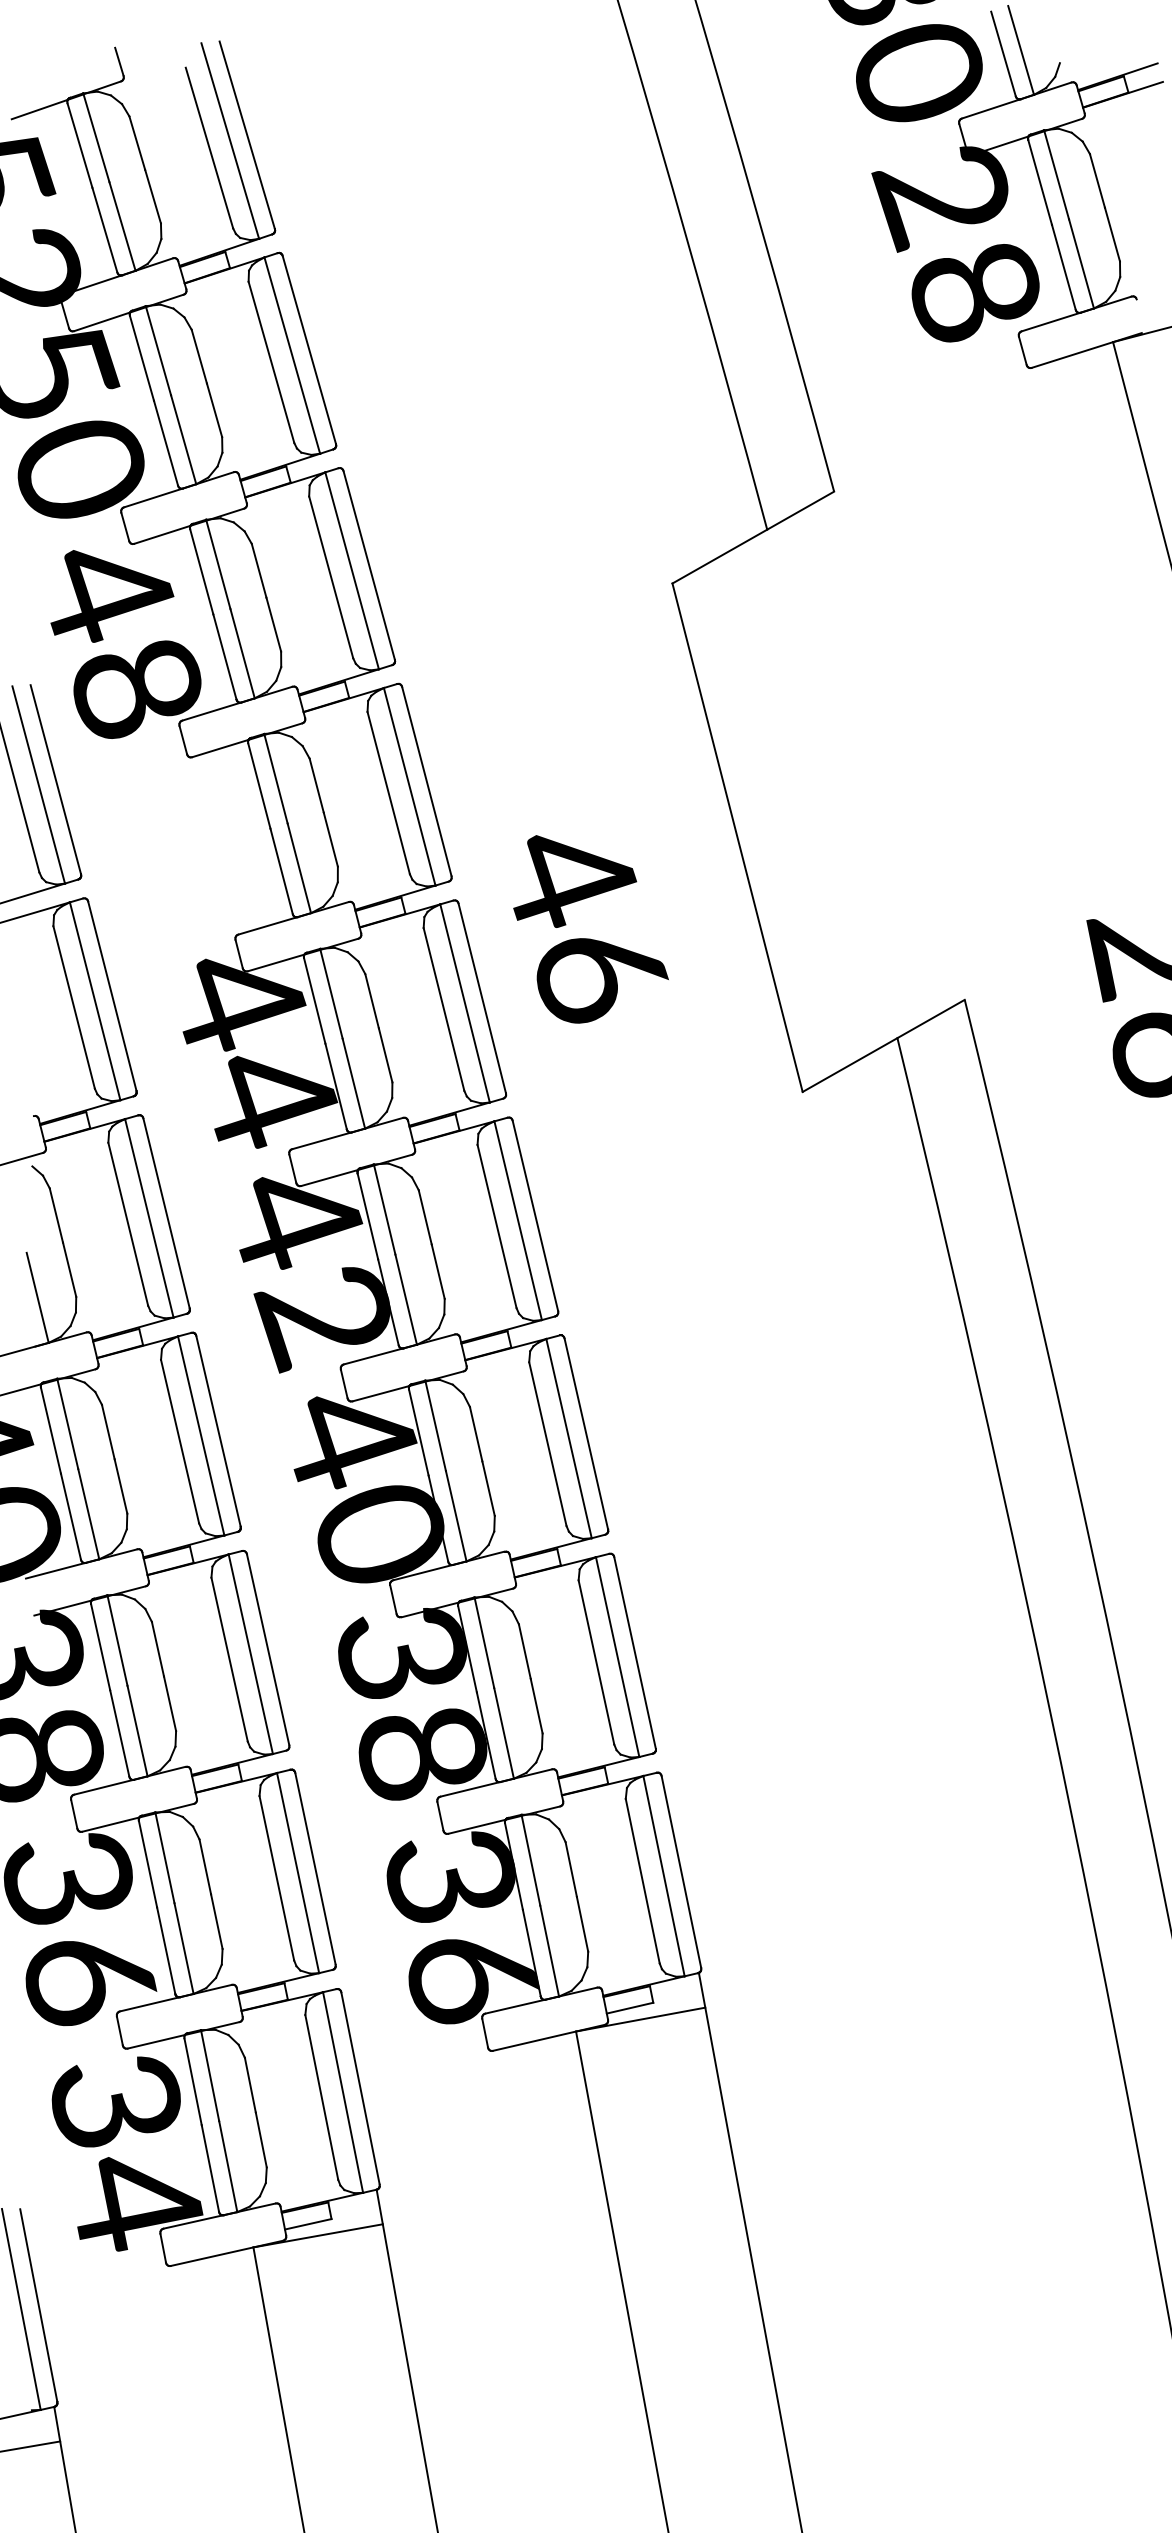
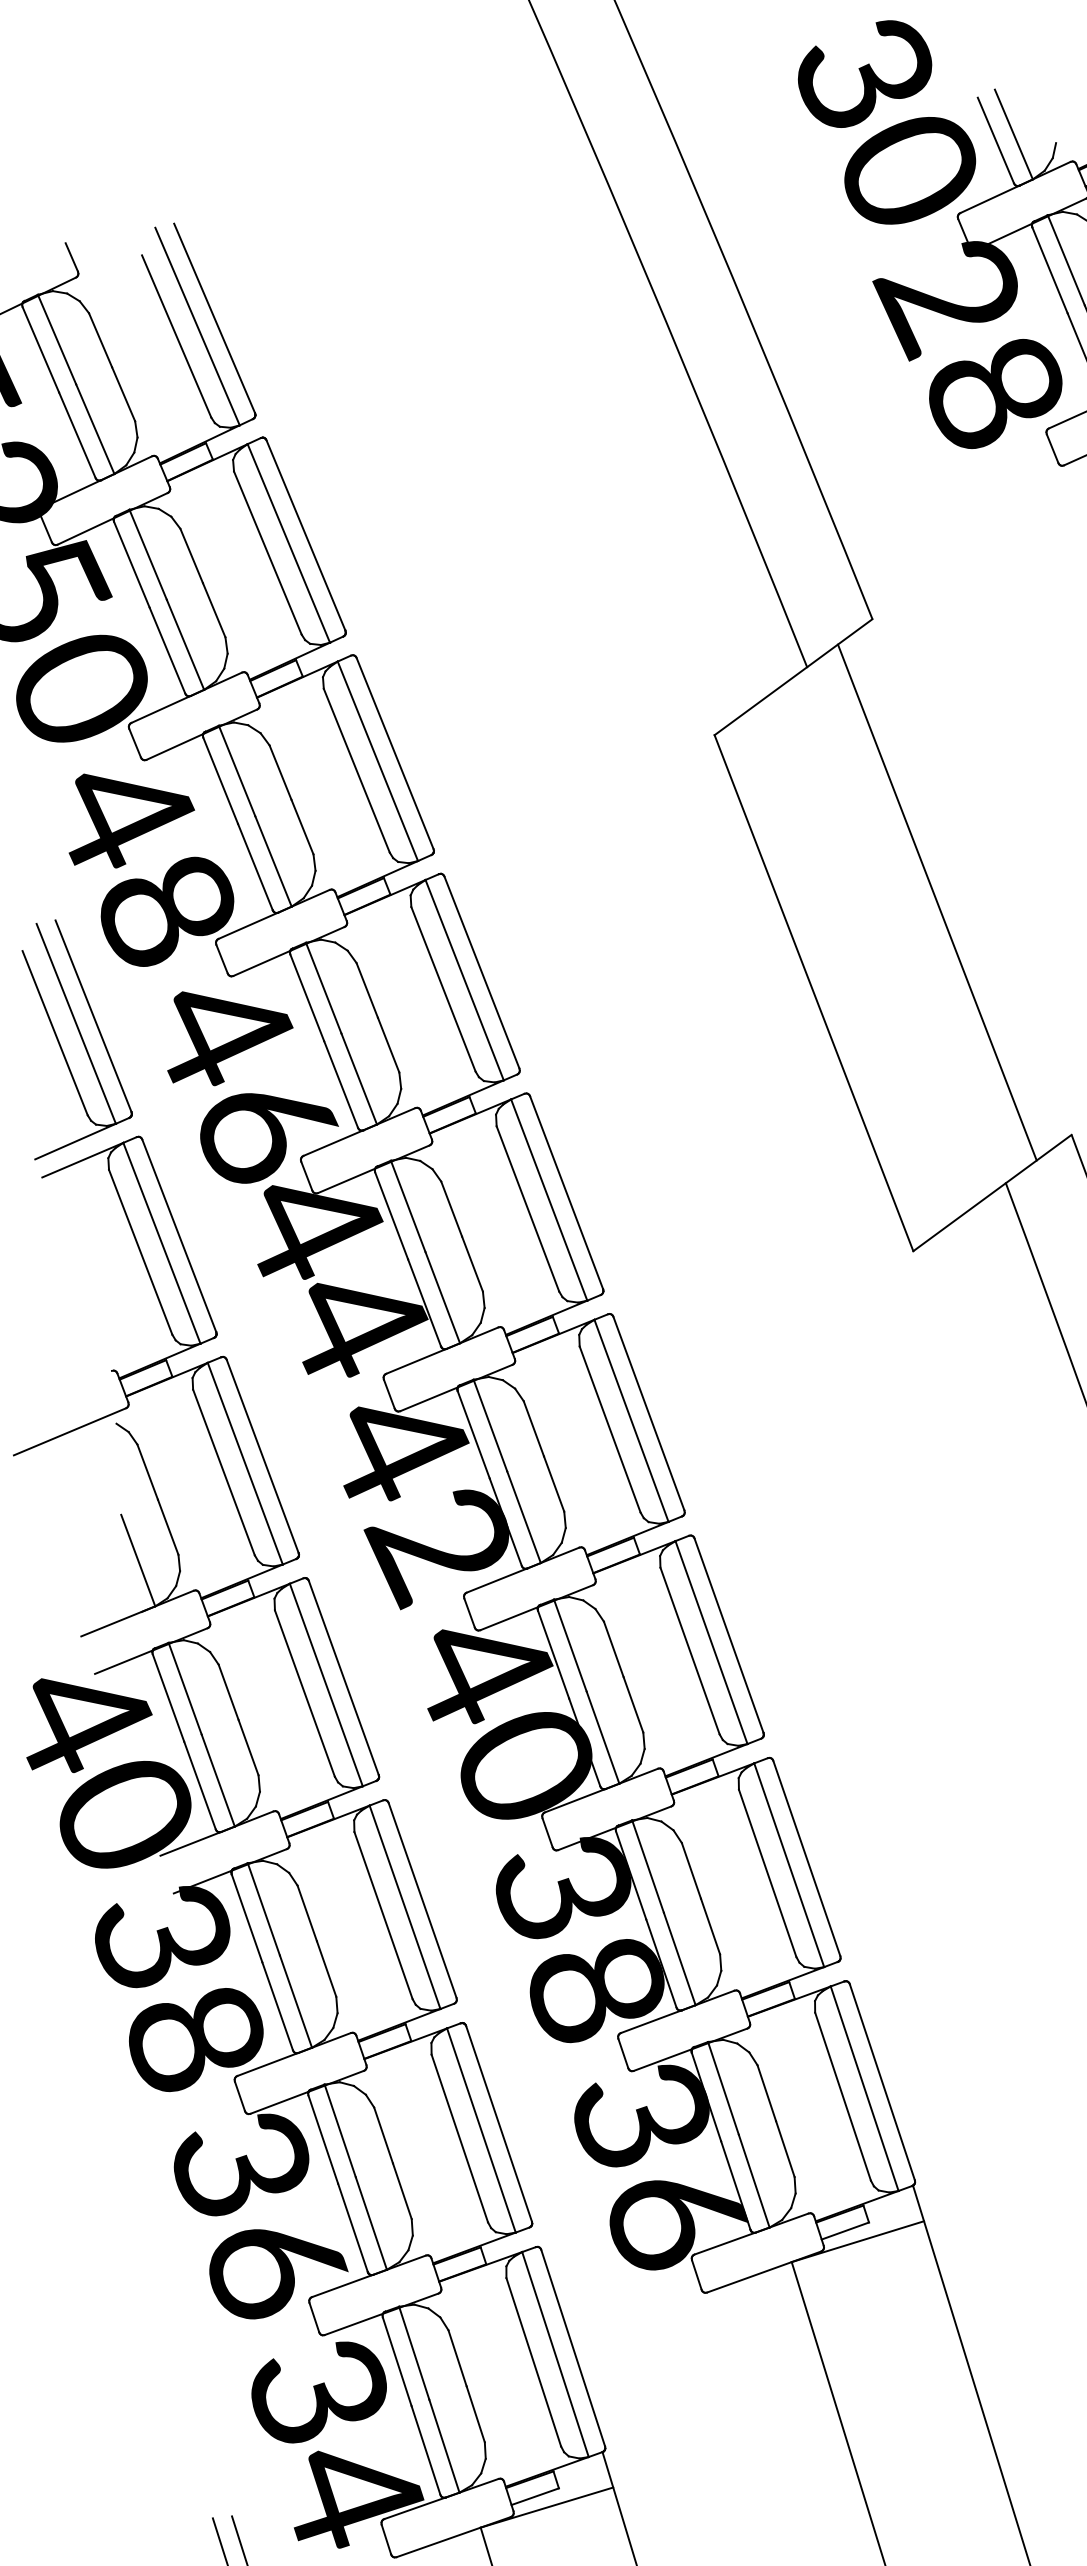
line: (863, 765) -> (936, 902), added
text: (590, 929) -> (250, 1083), moved

